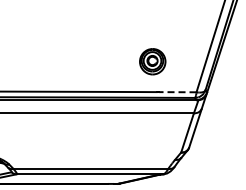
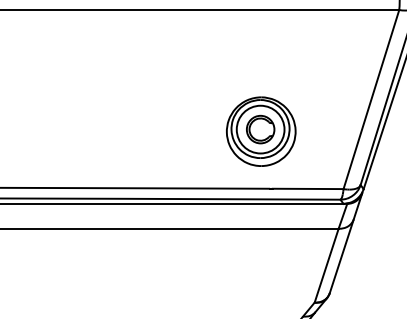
part: (152, 61) -> (260, 131), size x1.43
line: (177, 92) -> (307, 189), dashed -> solid

